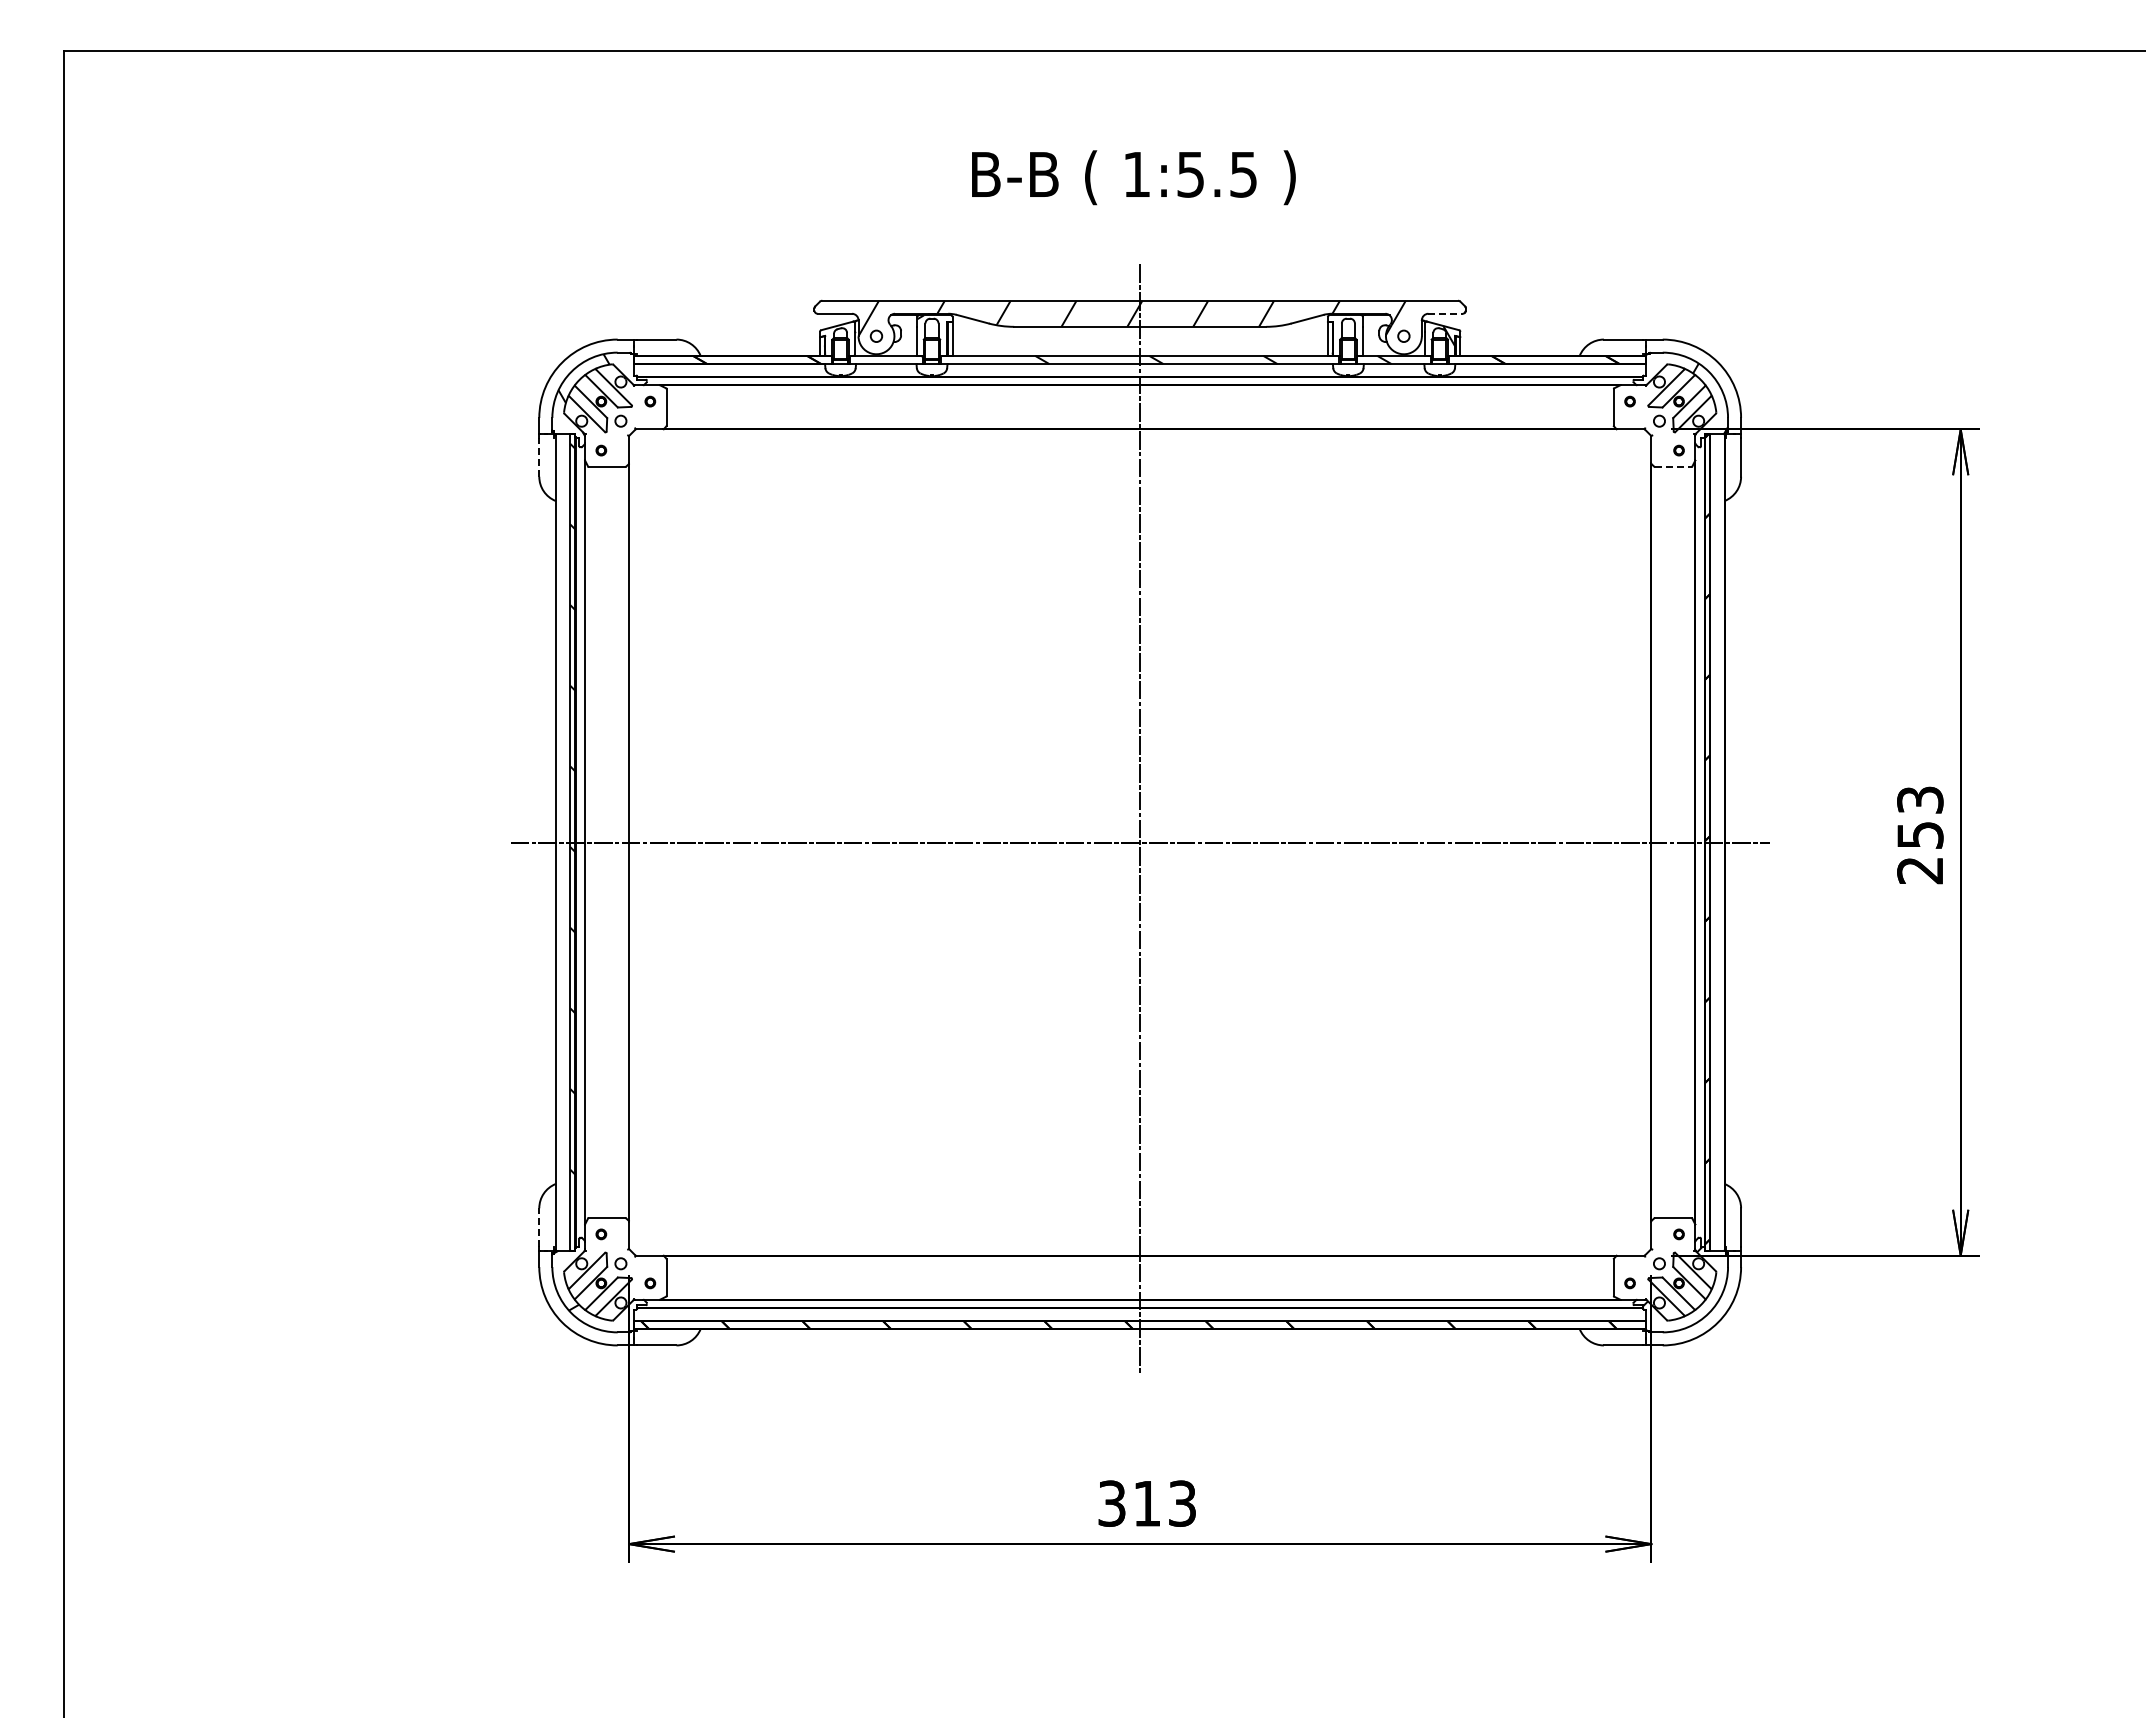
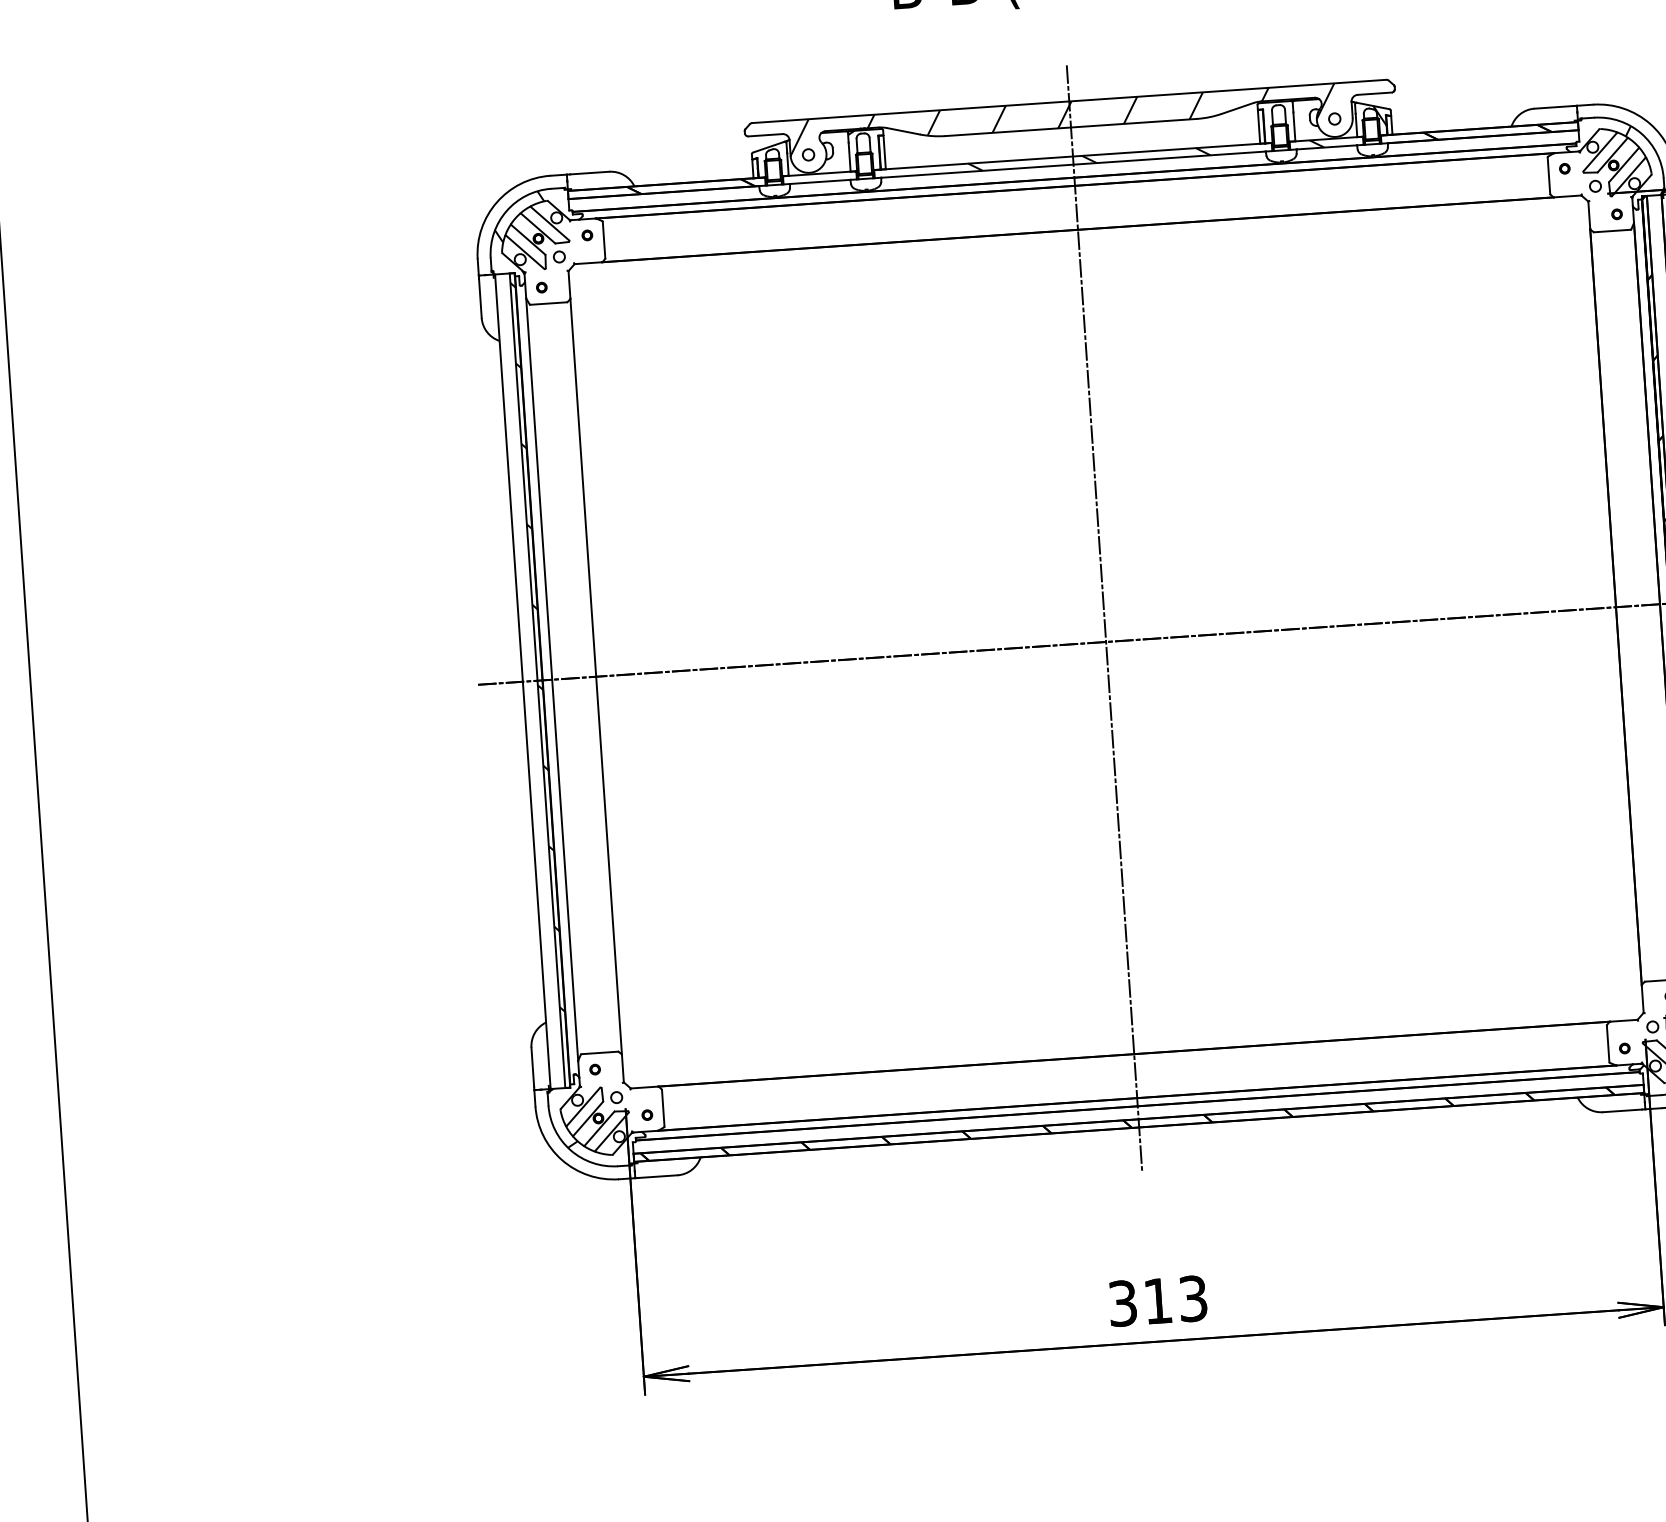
line: (1446, 313) -> (1375, 93), dashed -> solid
line: (539, 457) -> (480, 298), dashed -> solid
line: (1673, 466) -> (1612, 230), dashed -> solid
line: (539, 1227) -> (532, 1066), dashed -> solid

